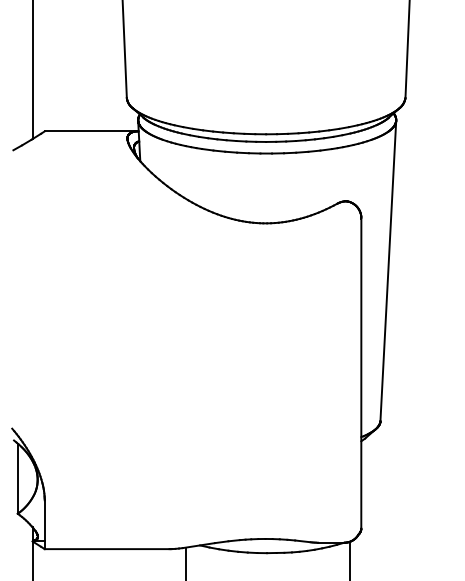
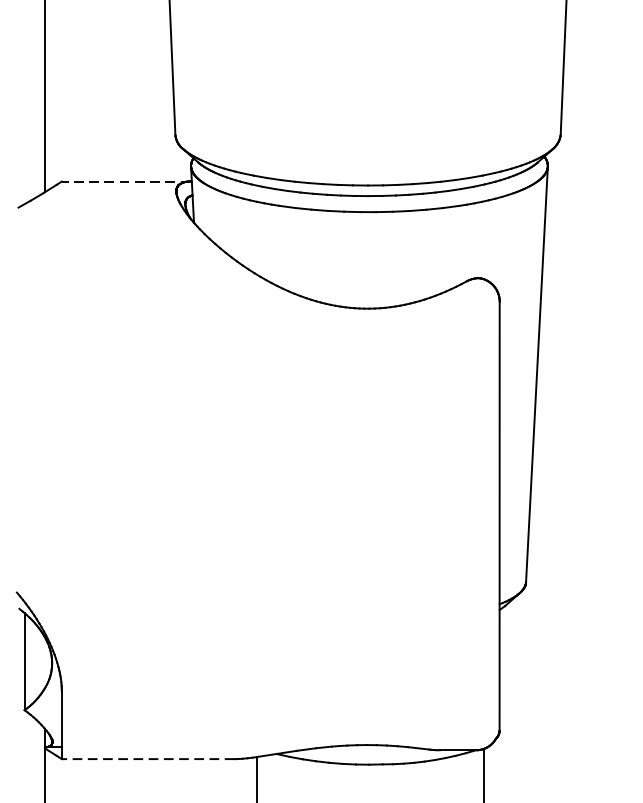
line: (90, 131) -> (125, 181), solid -> dashed
line: (106, 549) -> (147, 759), solid -> dashed

